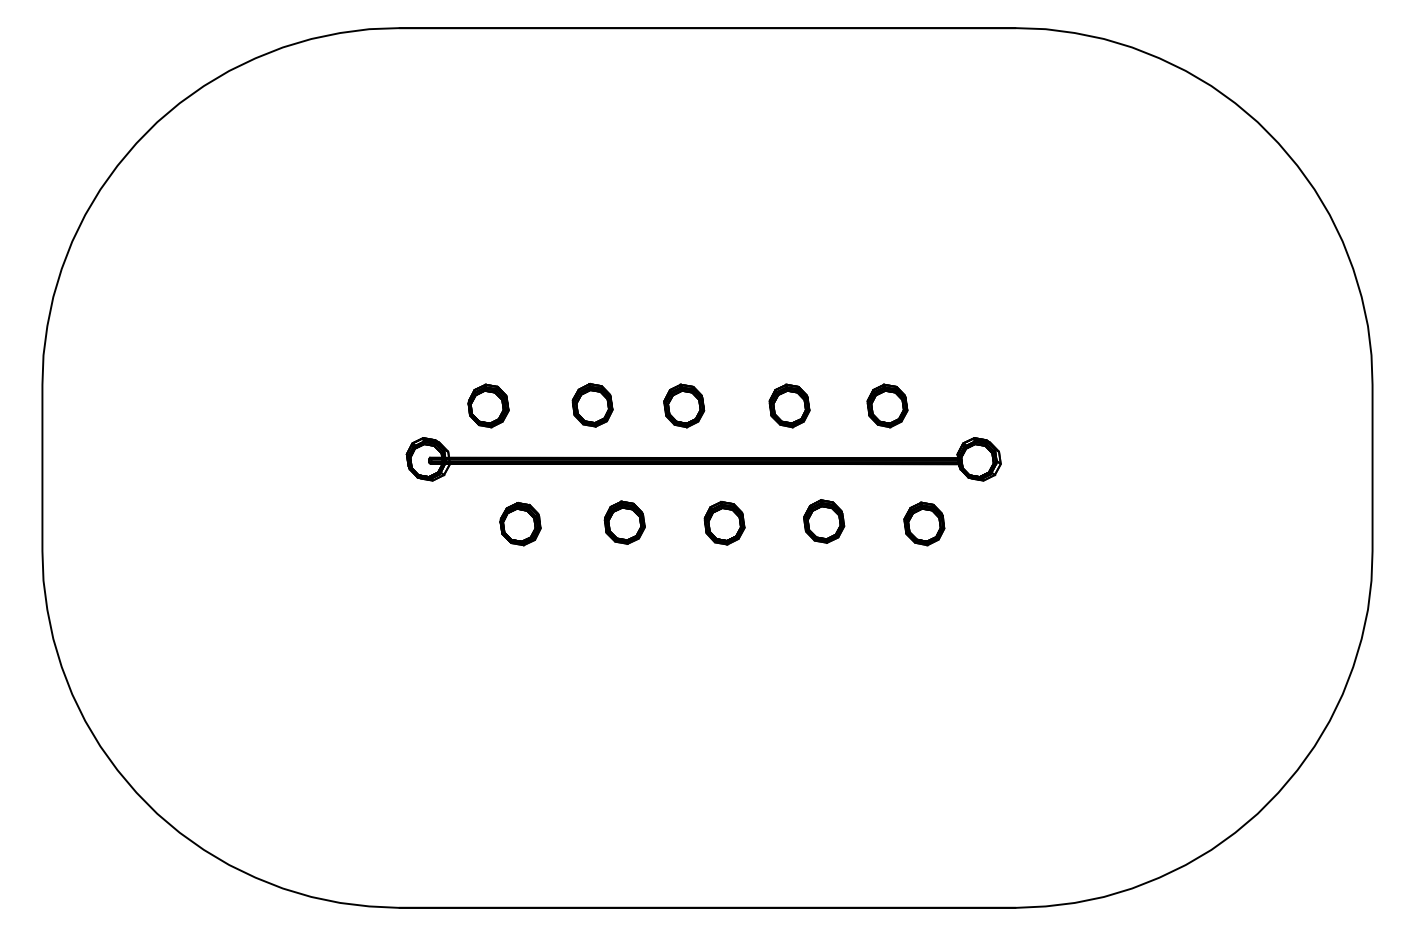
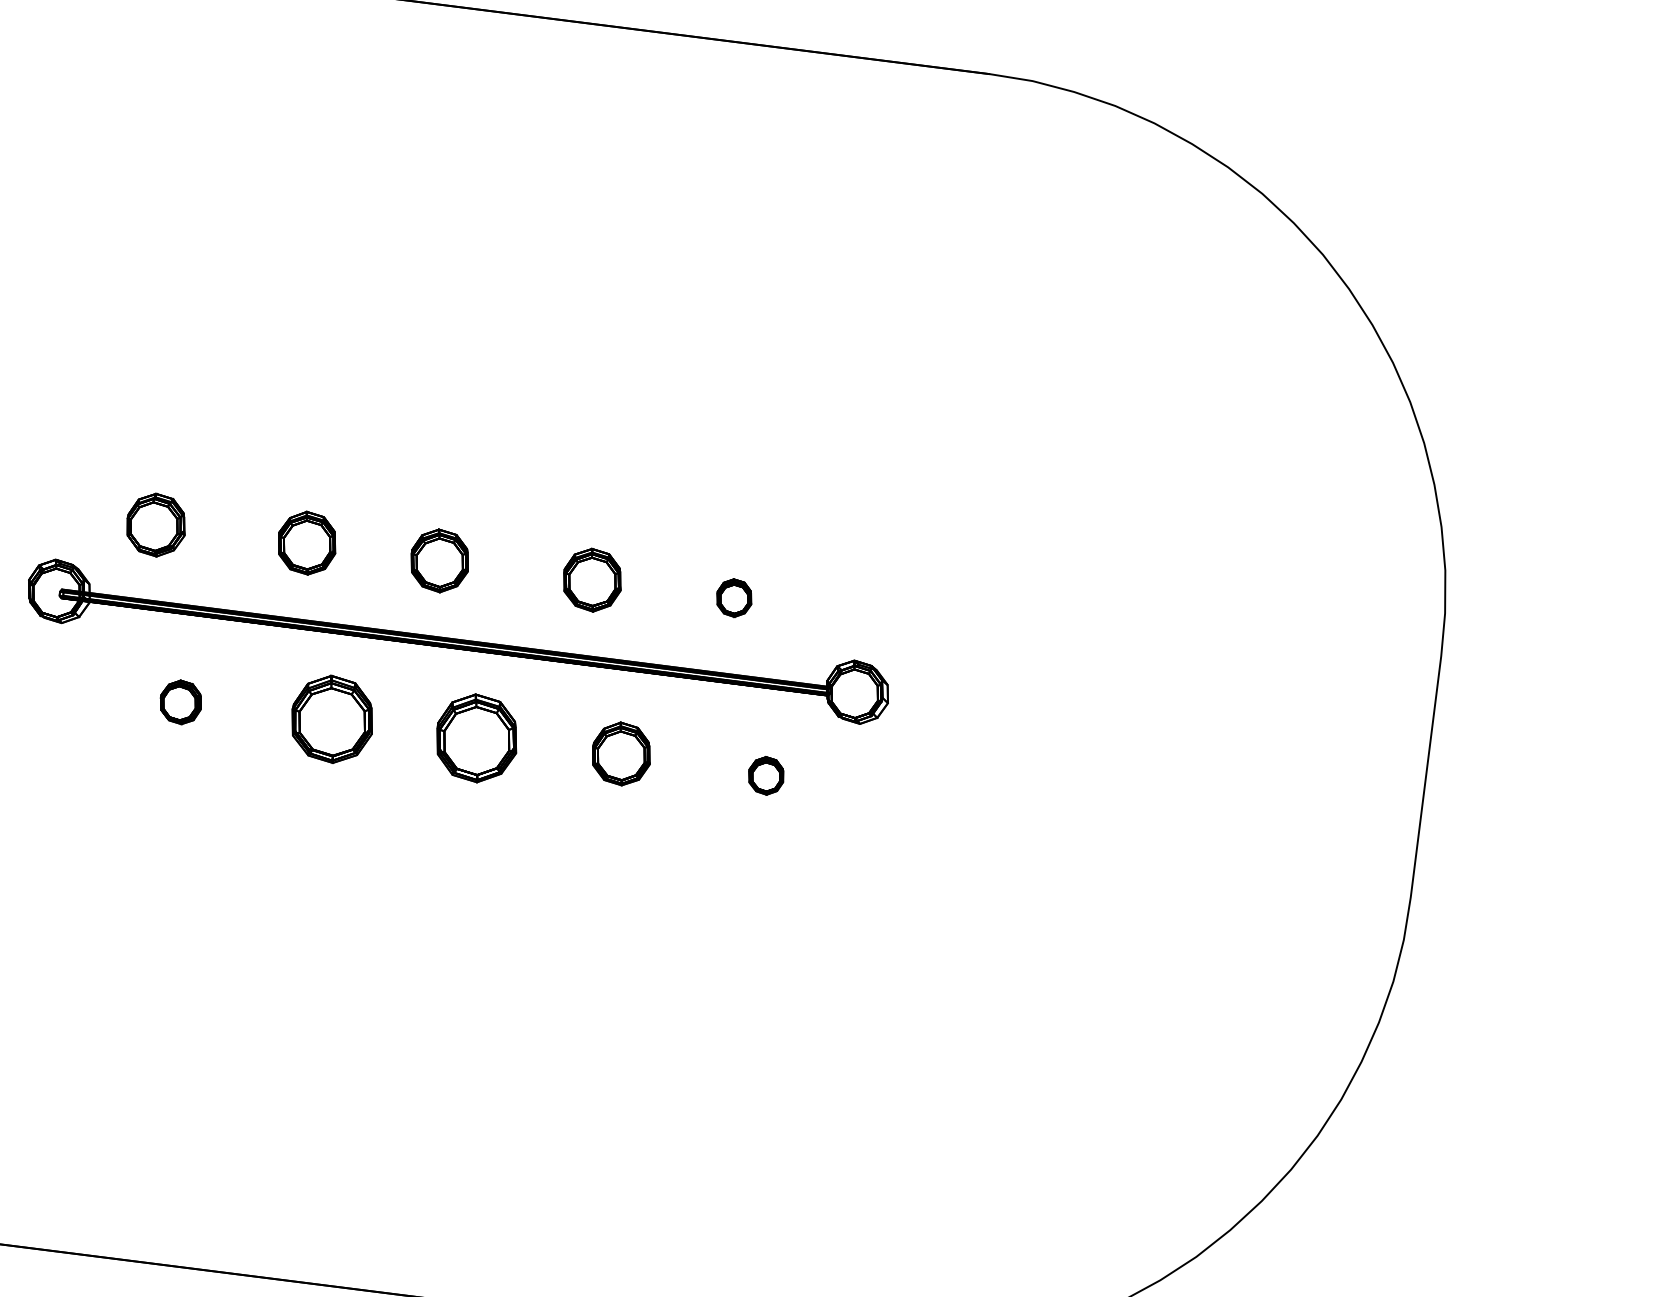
part: (887, 405) -> (734, 597), size x0.6
part: (624, 522) -> (331, 718), size x1.4
part: (724, 522) -> (476, 737), size x1.4
part: (924, 523) -> (766, 775), size x0.6
part: (520, 524) -> (180, 702), size x0.7

